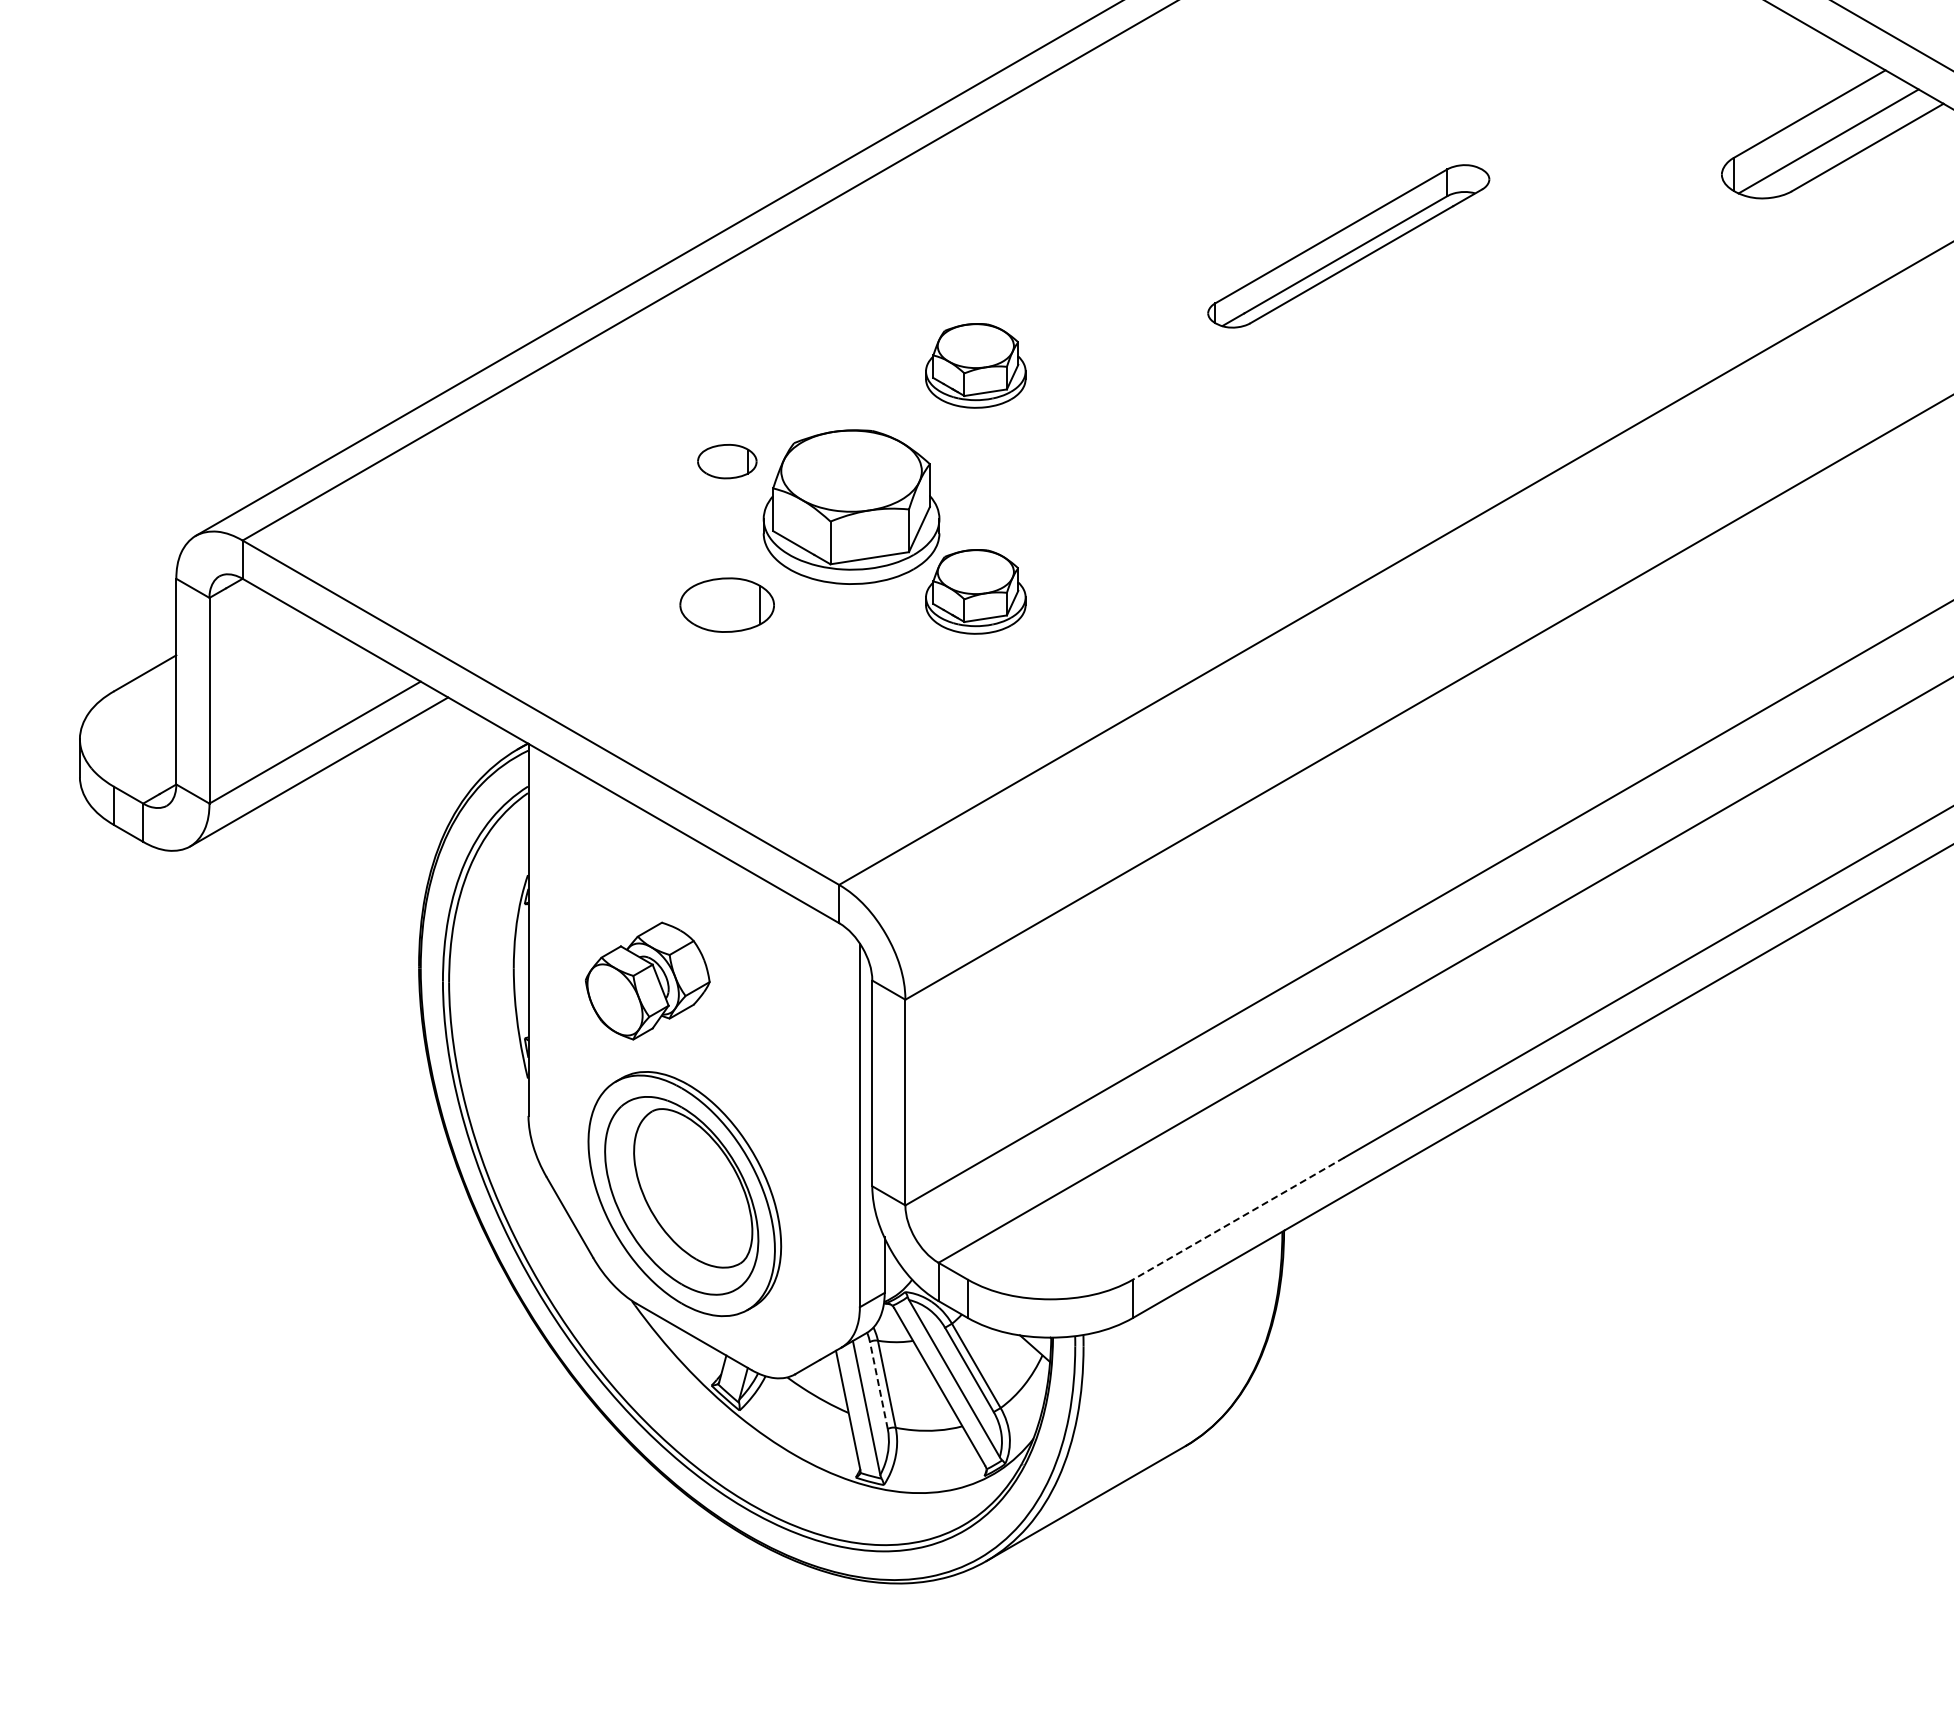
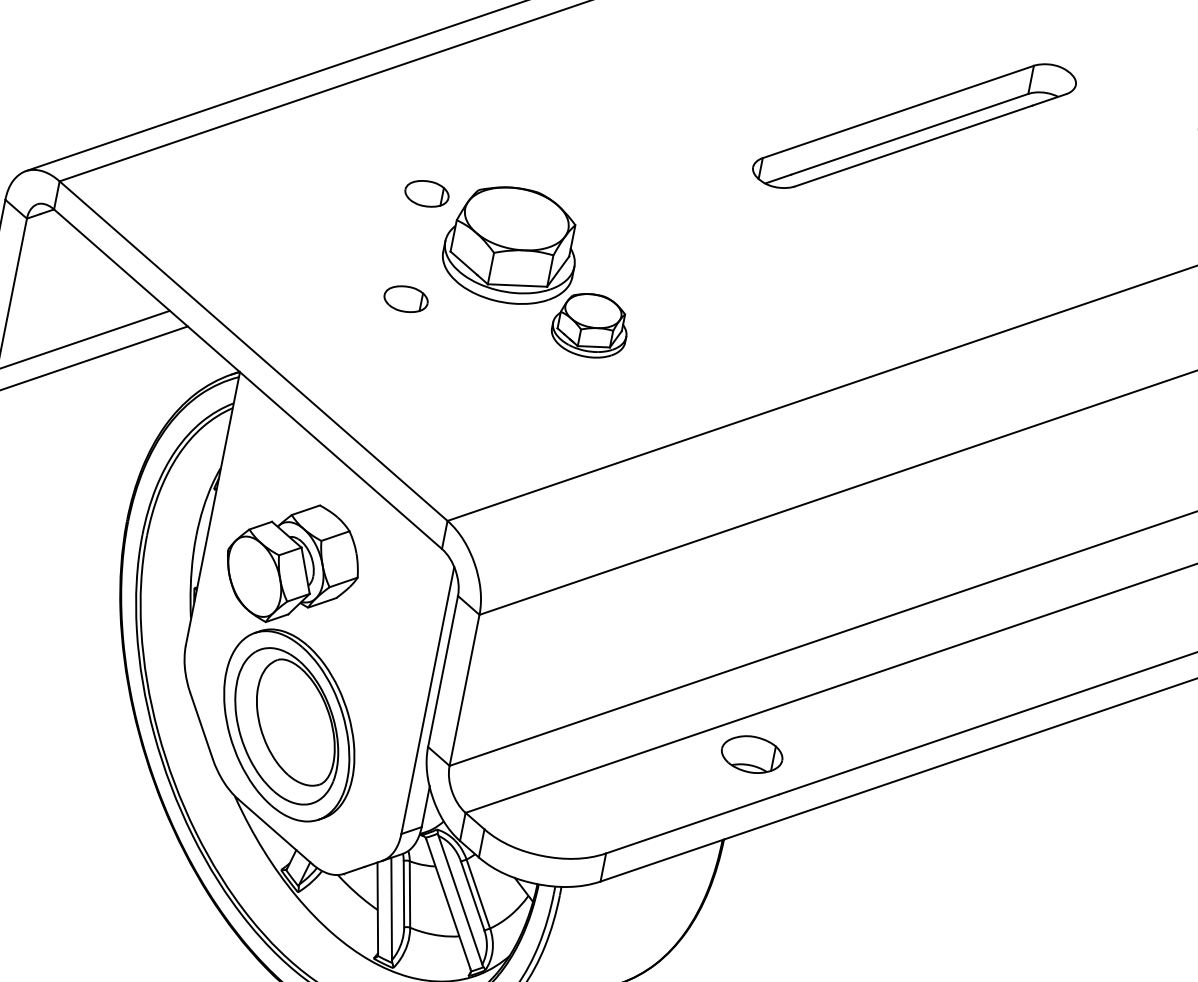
part: (1348, 246) -> (914, 126), size x1.43
part: (975, 365) -> (623, 159), removed
part: (727, 604) -> (406, 298), size x0.62
part: (647, 980) -> (292, 563), size x1.43
part: (1298, 1111) -> (751, 754), added
line: (1238, 1218) -> (692, 823), dashed -> solid
line: (878, 1385) -> (403, 894), dashed -> solid

